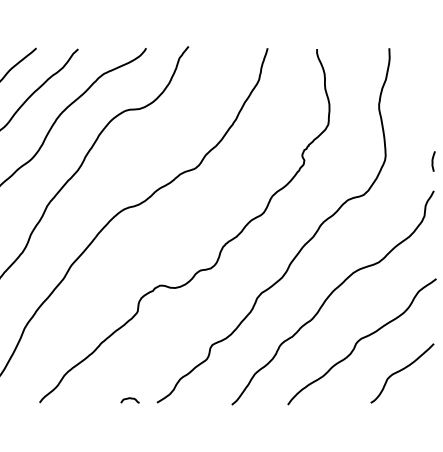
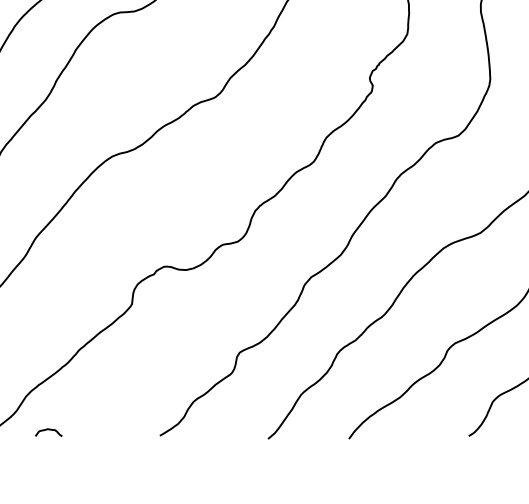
curve: (129, 399) -> (47, 431), moved

